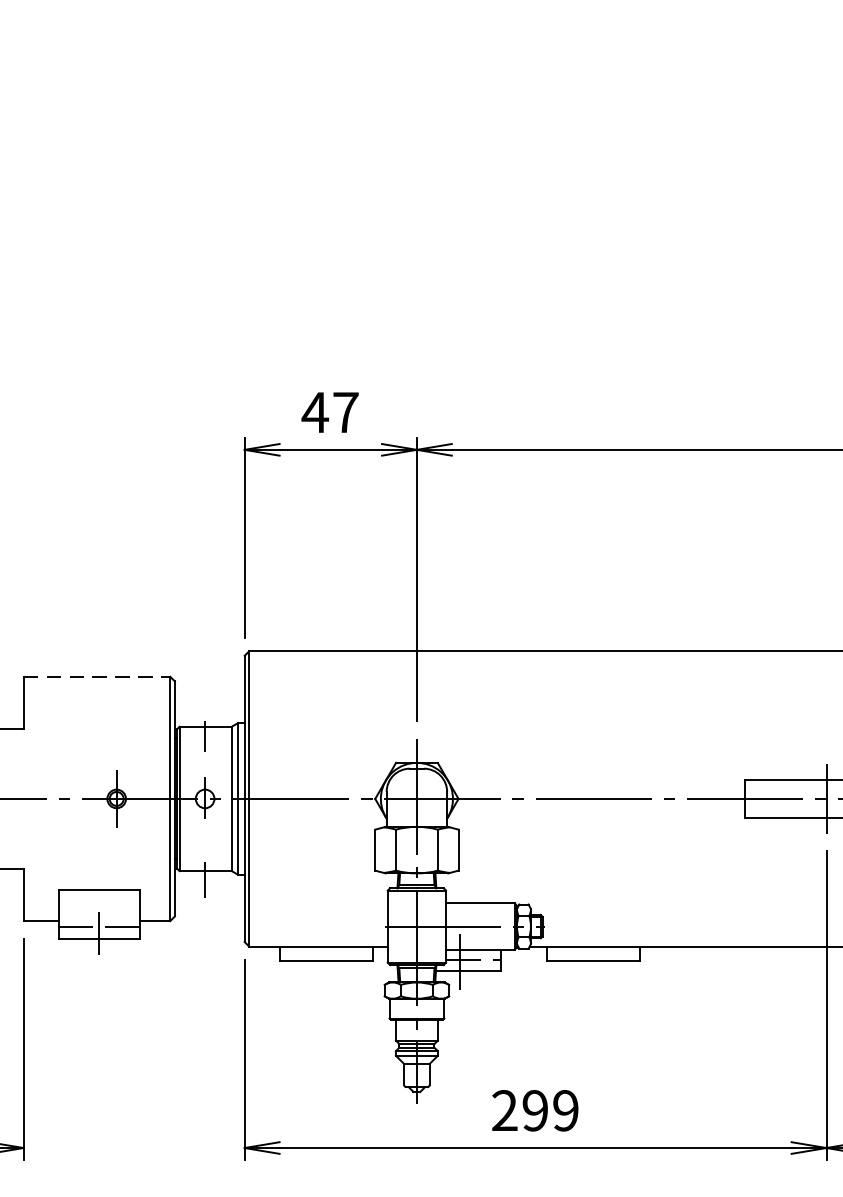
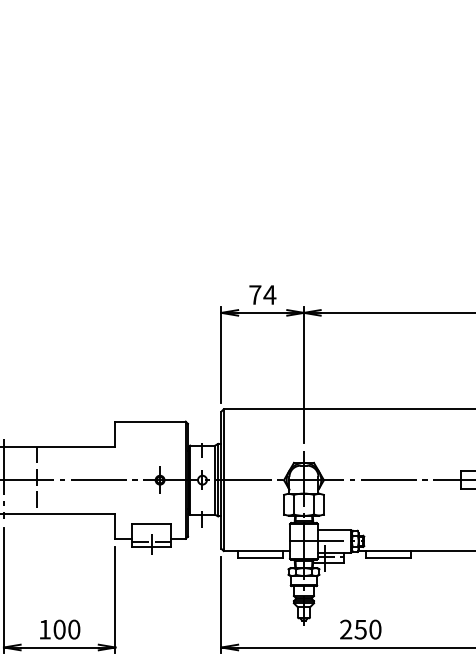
text: (330, 411) -> (262, 294), 47 -> 74
line: (98, 676) -> (151, 421), dashed -> solid
text: (549, 1110) -> (367, 629), 299 -> 250

